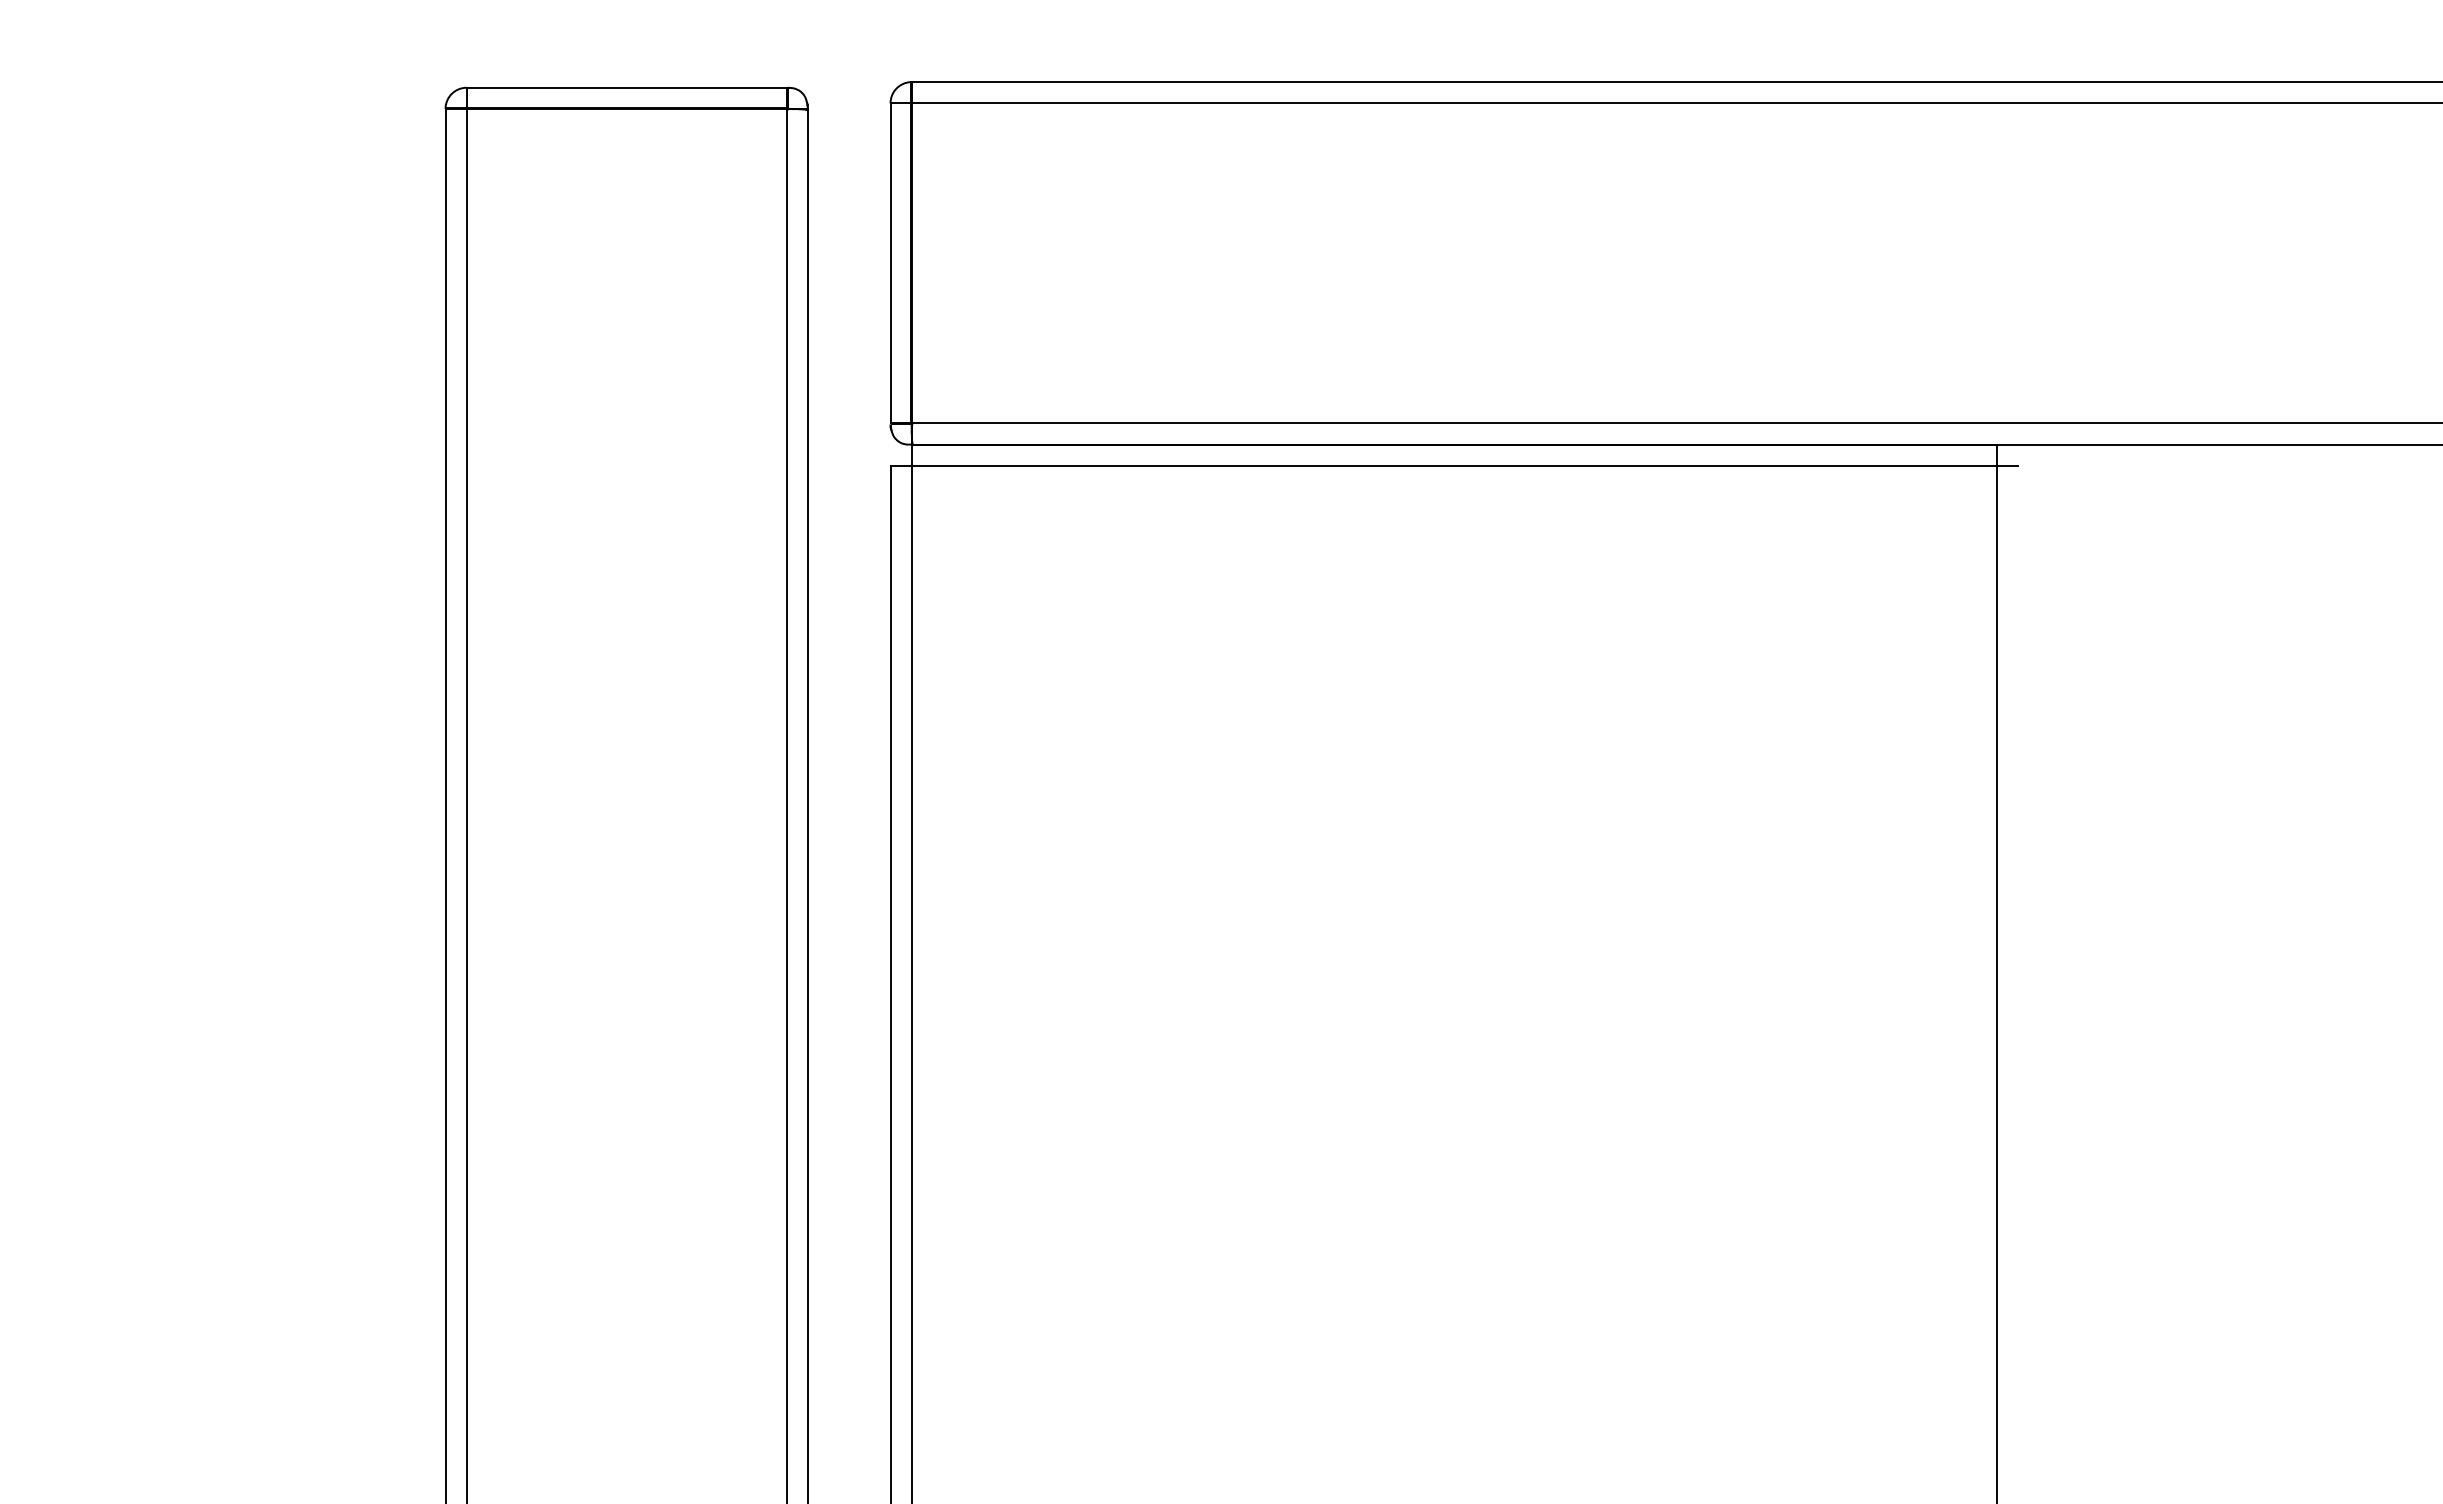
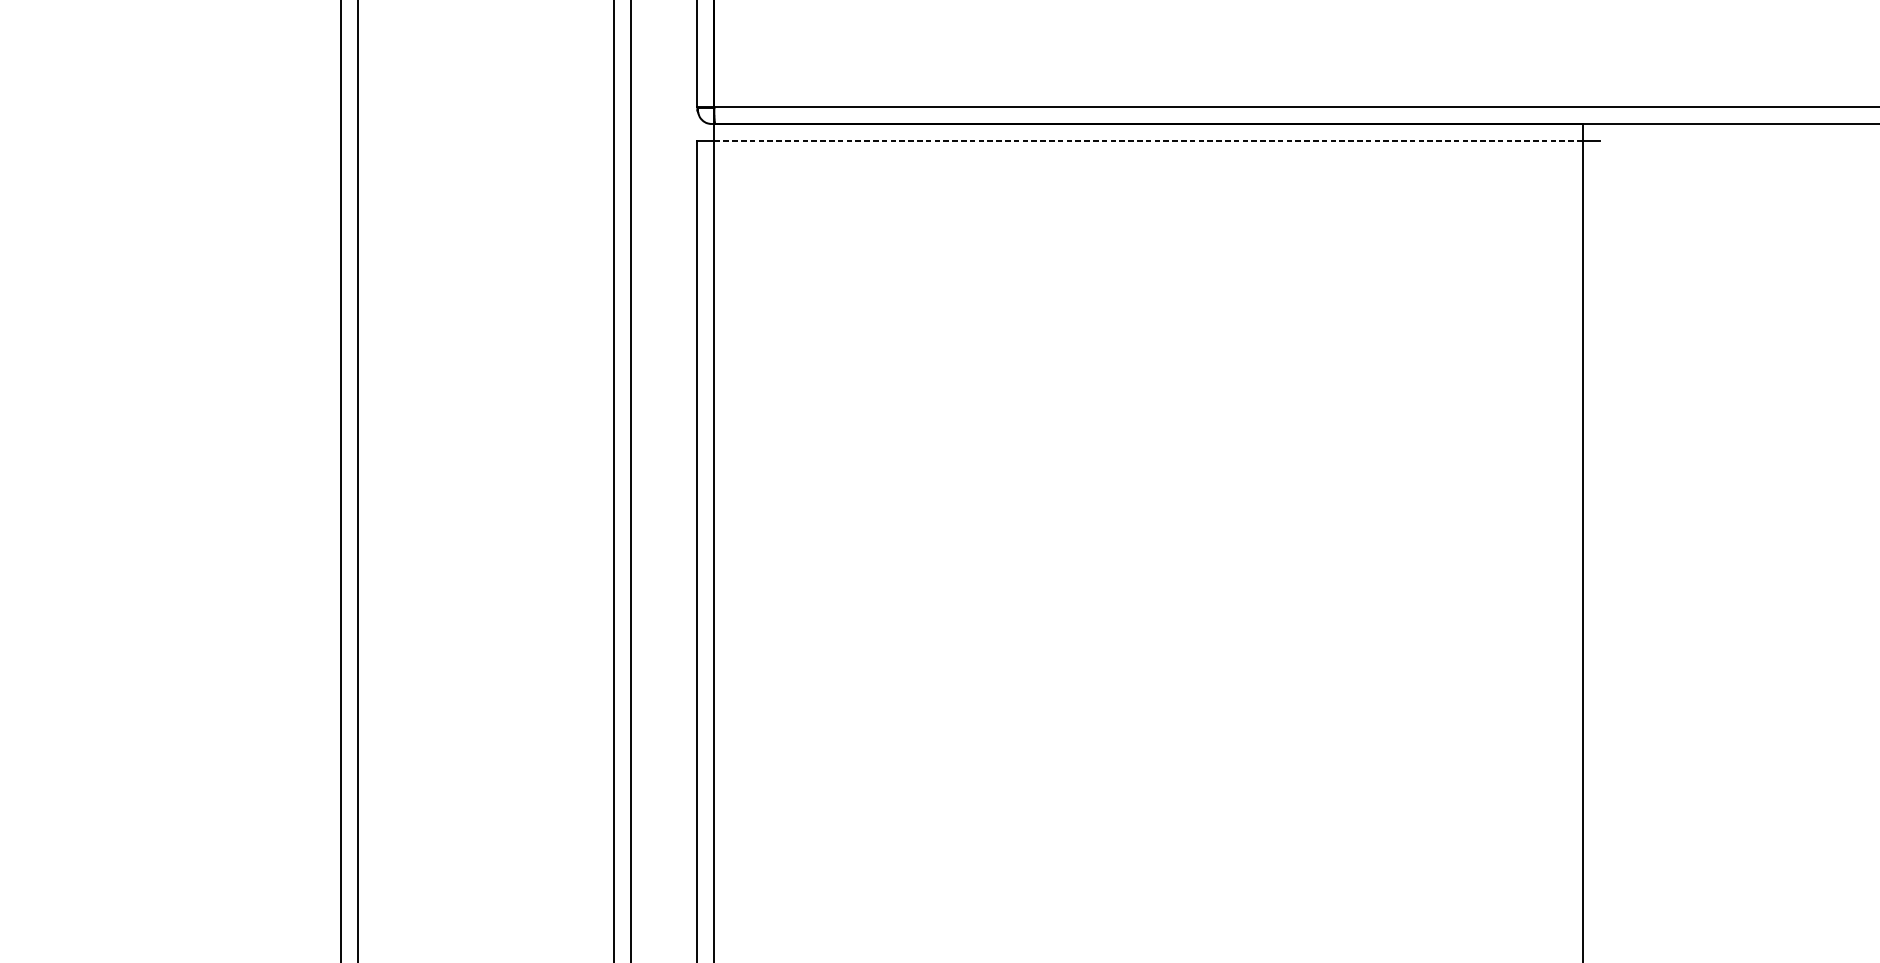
line: (1454, 465) -> (1148, 140), solid -> dashed

